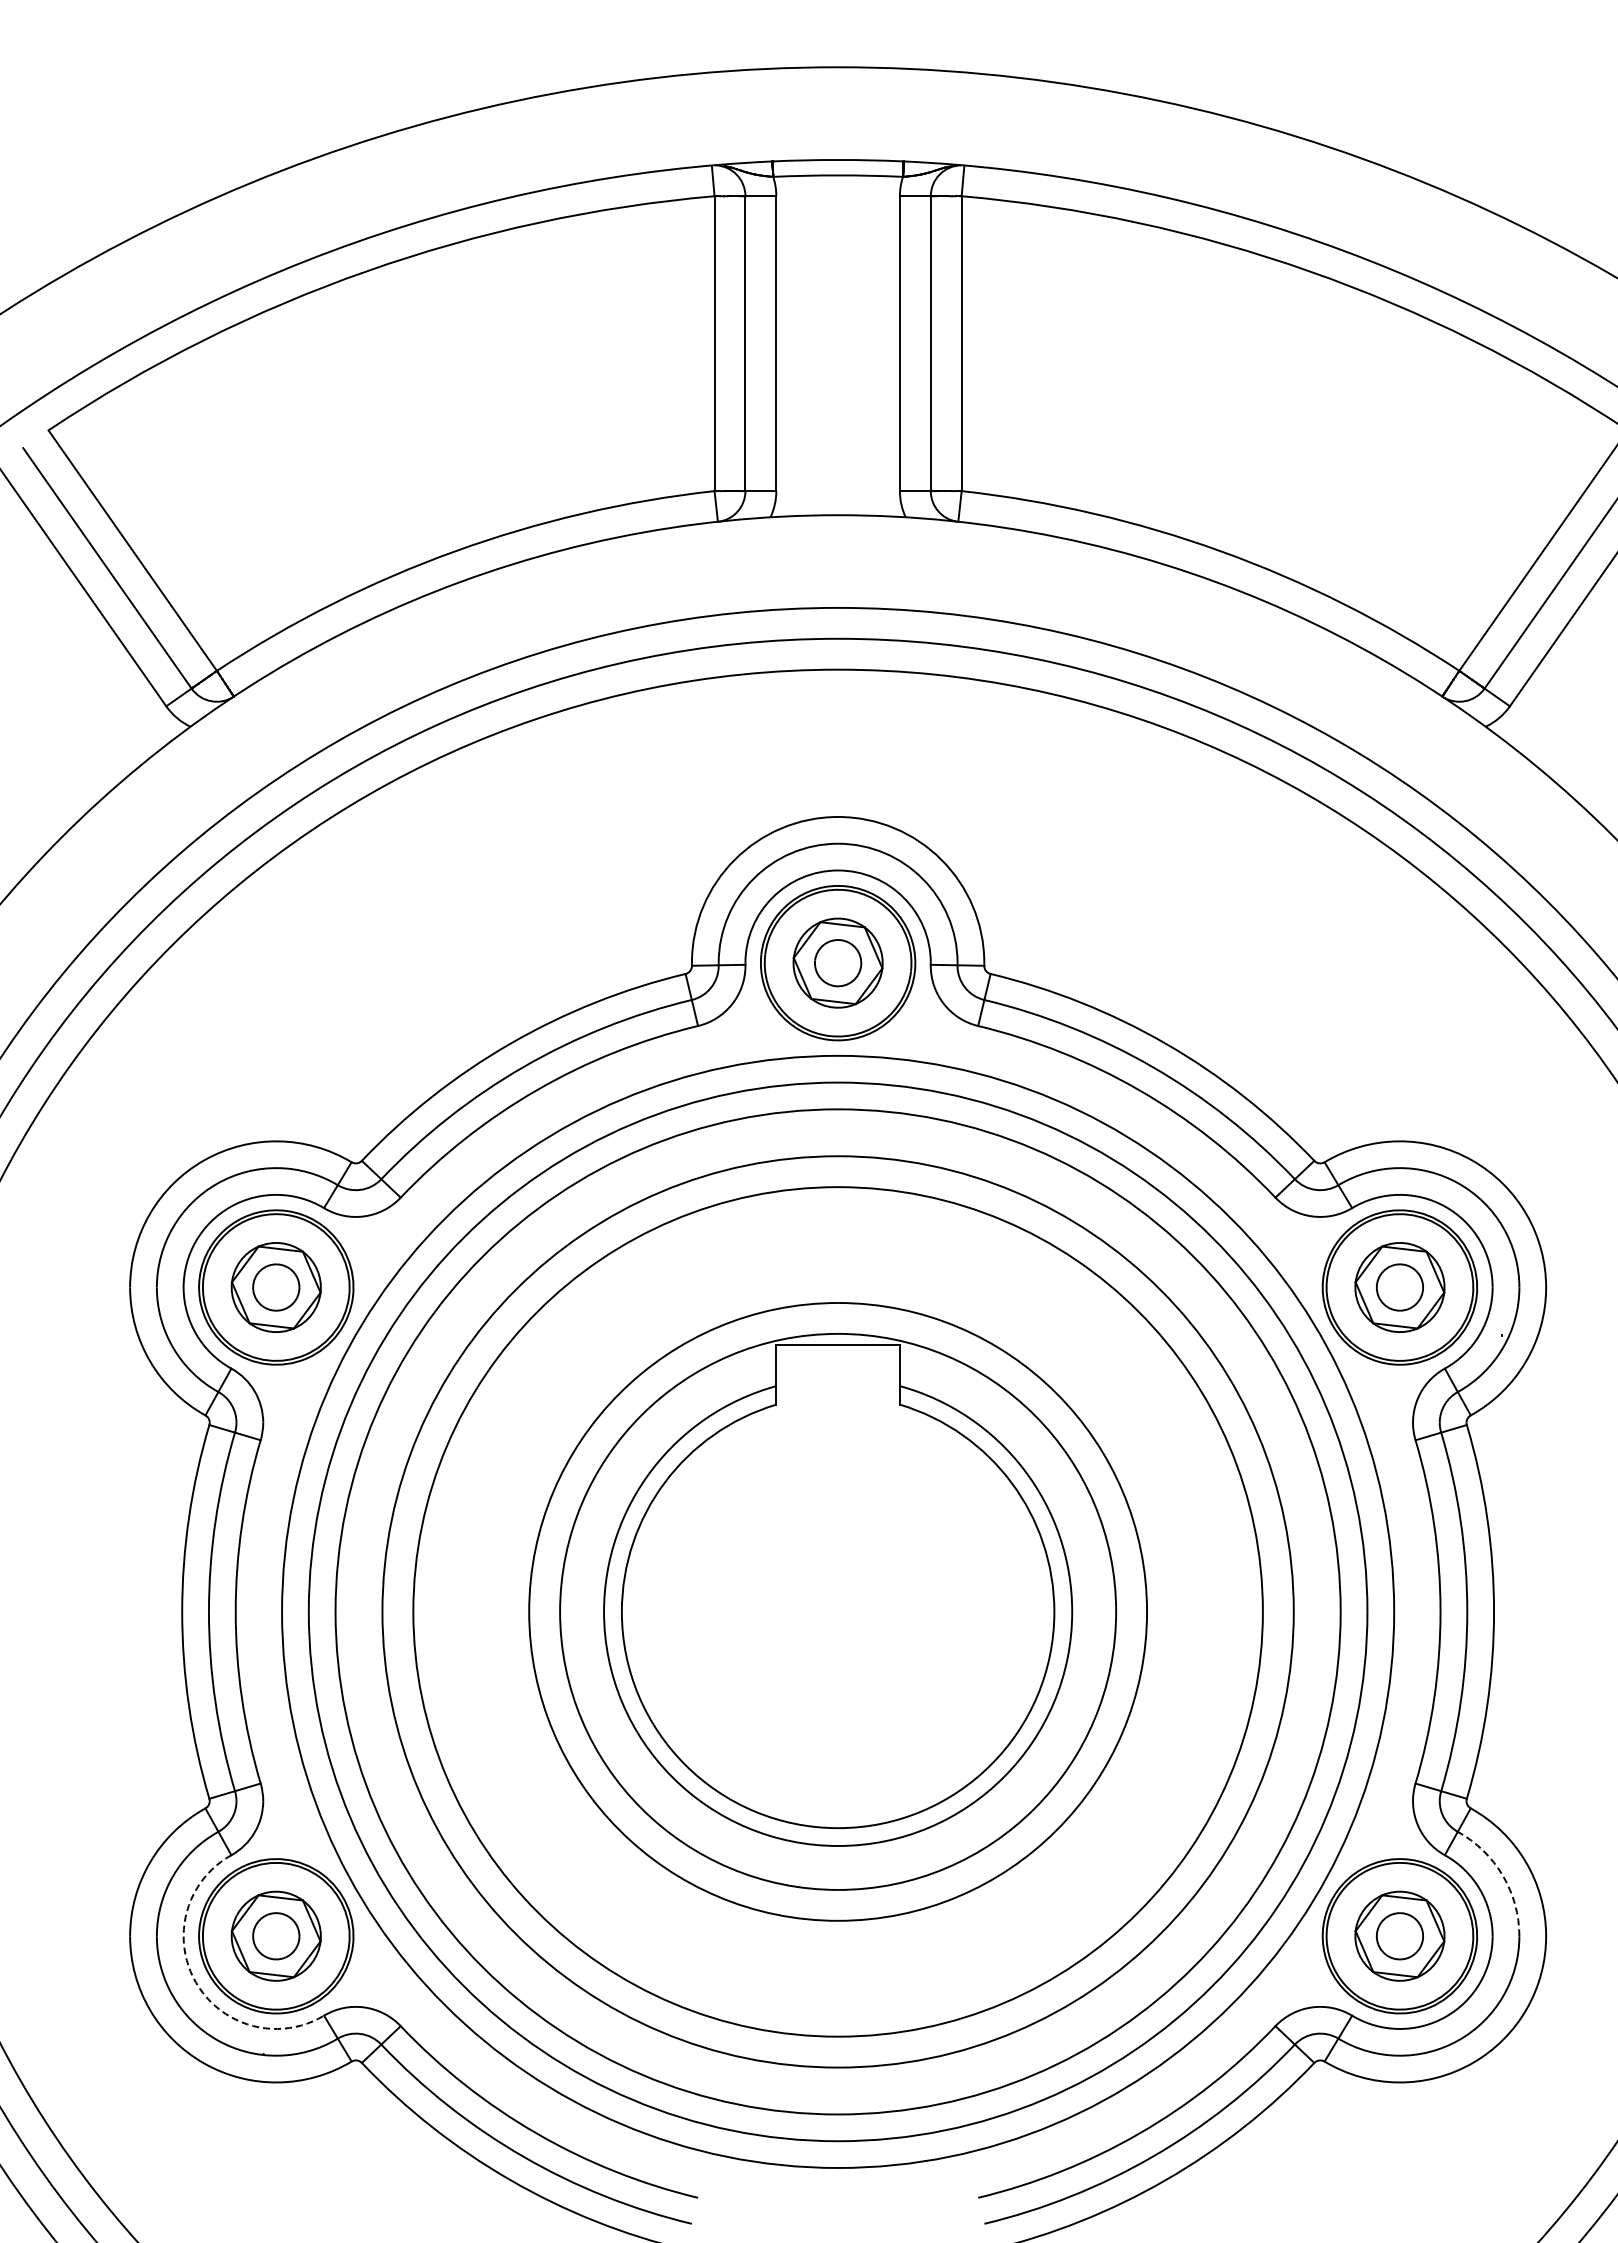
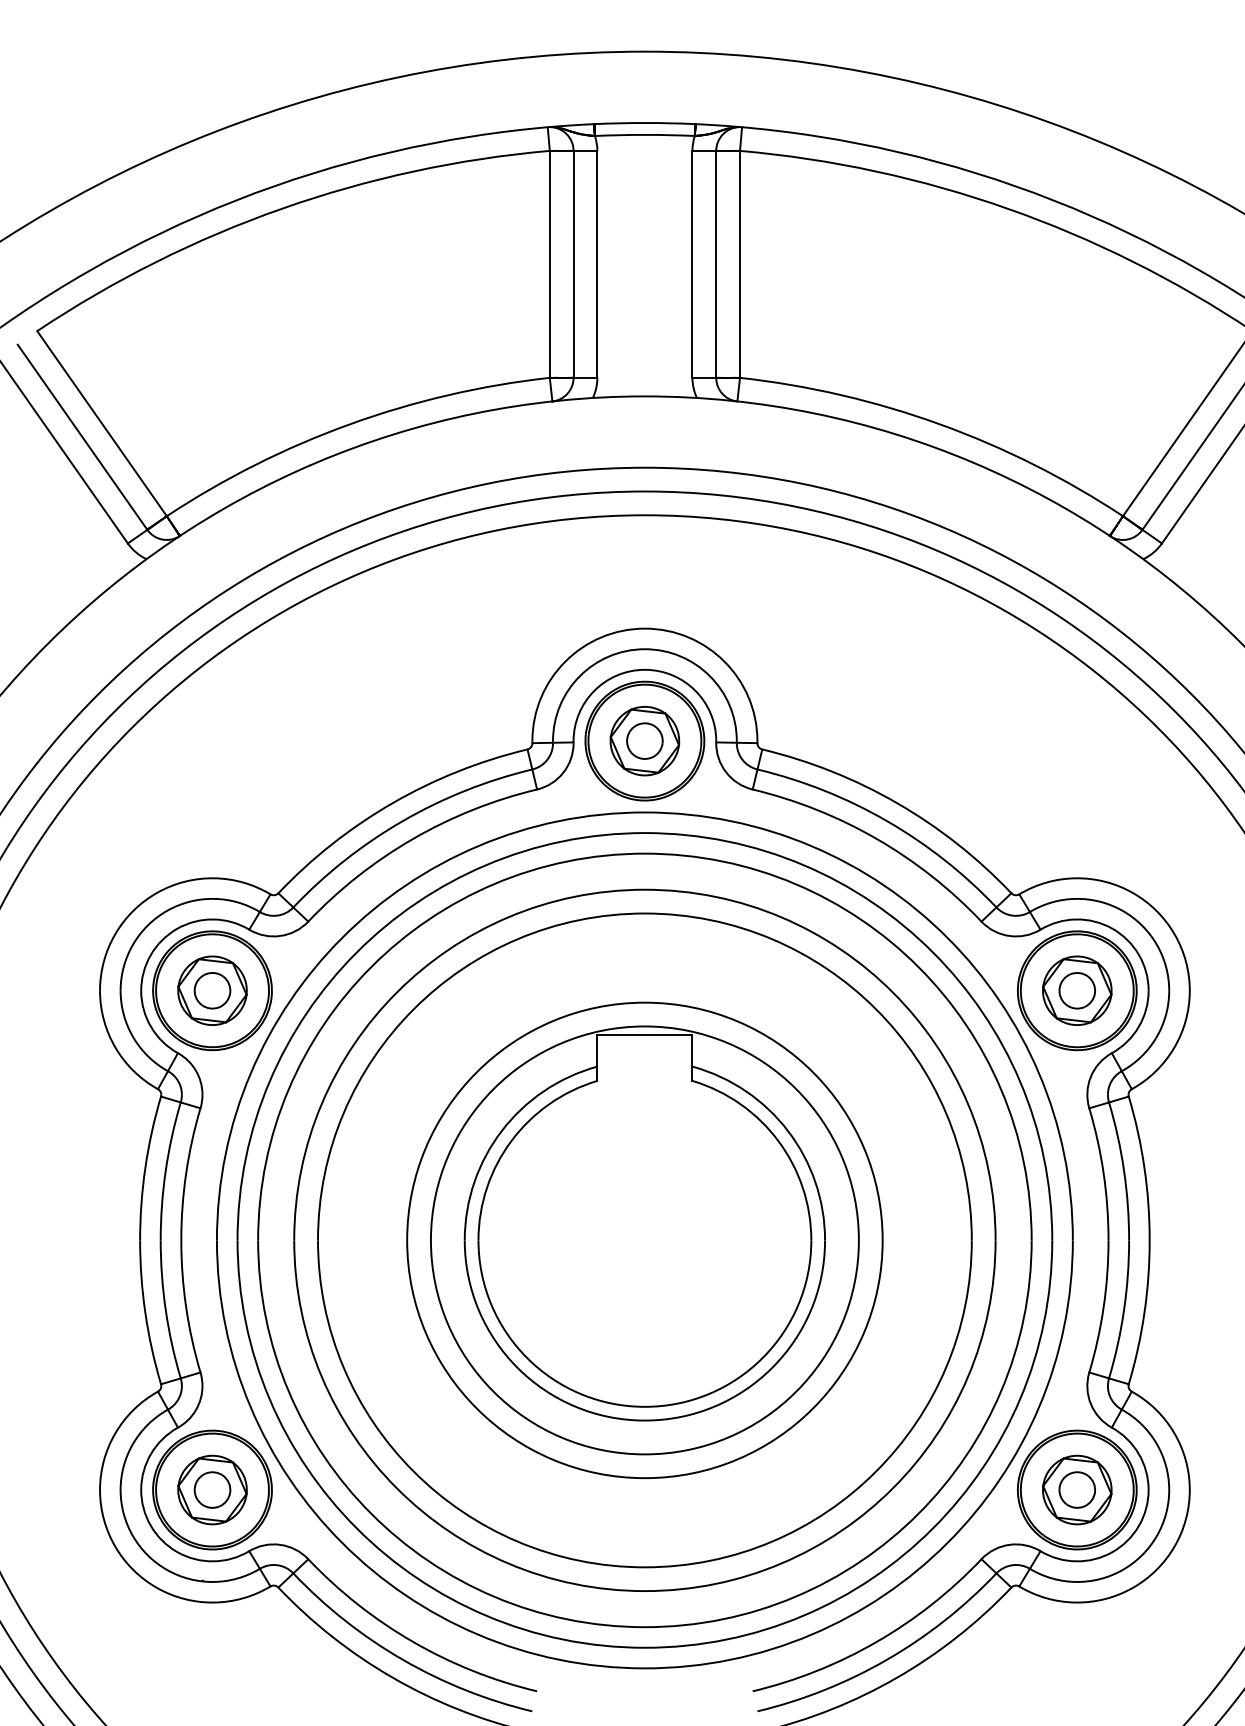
arc: (1502, 1875) -> (1156, 1443), dashed -> solid
arc: (196, 1982) -> (151, 1525), dashed -> solid

